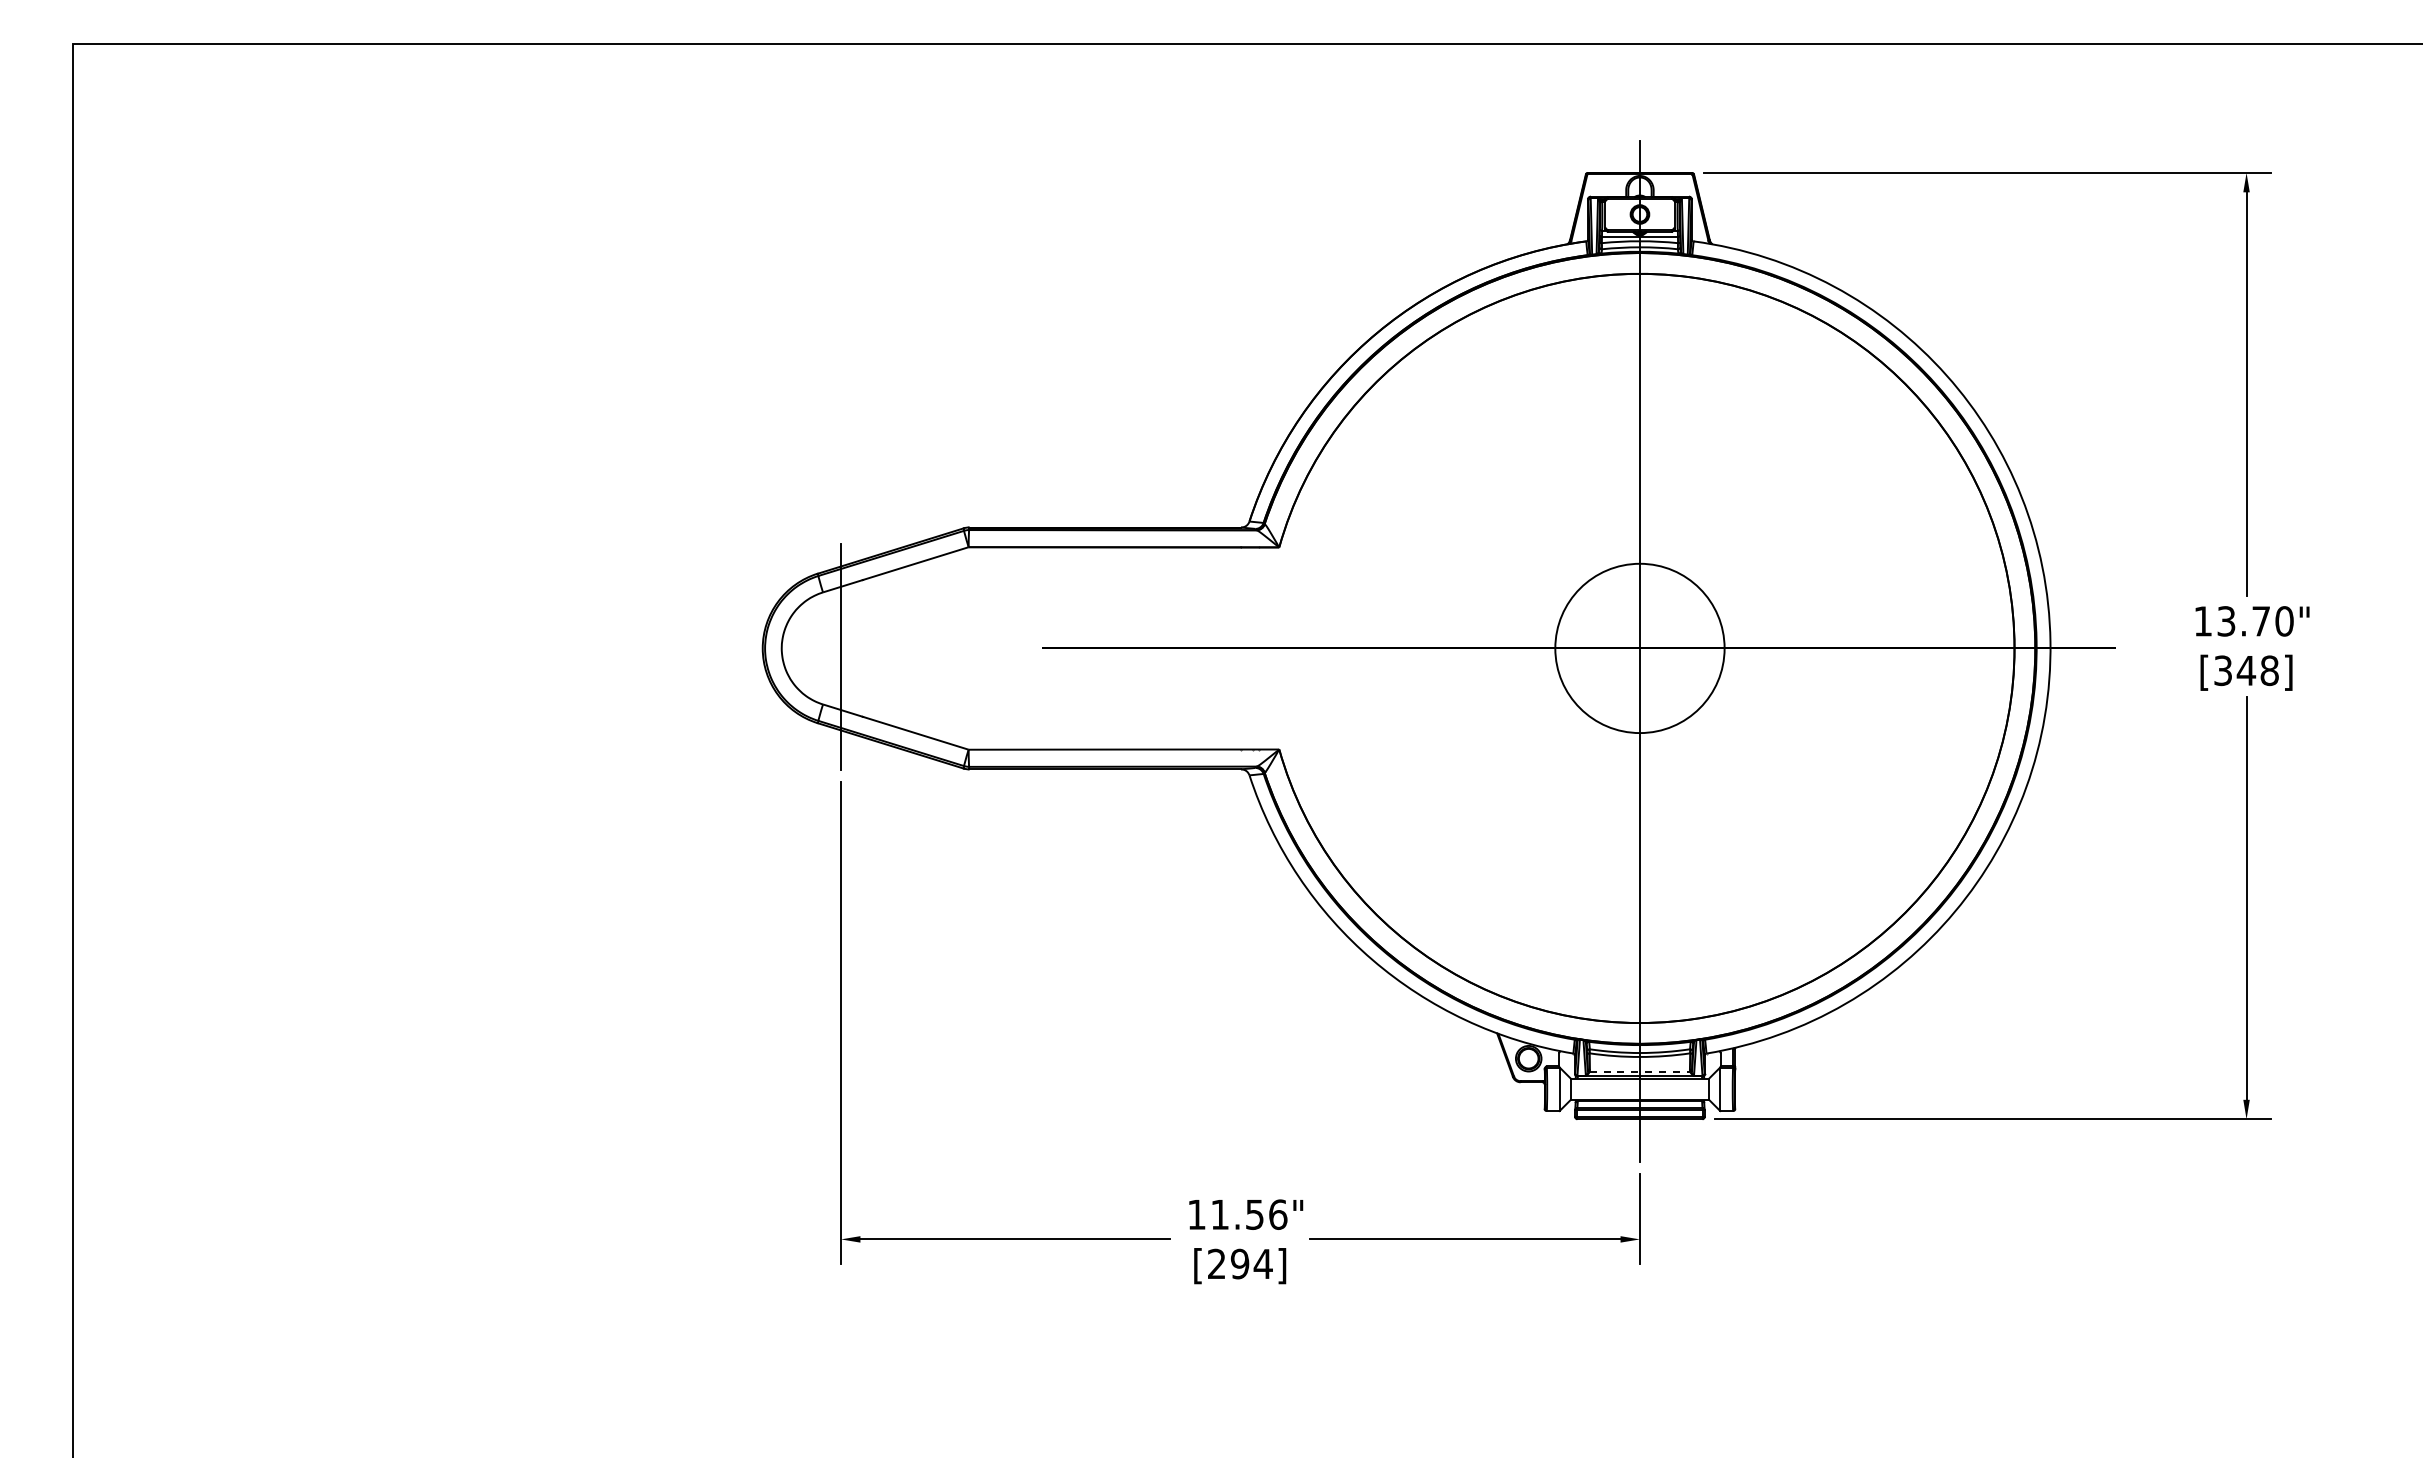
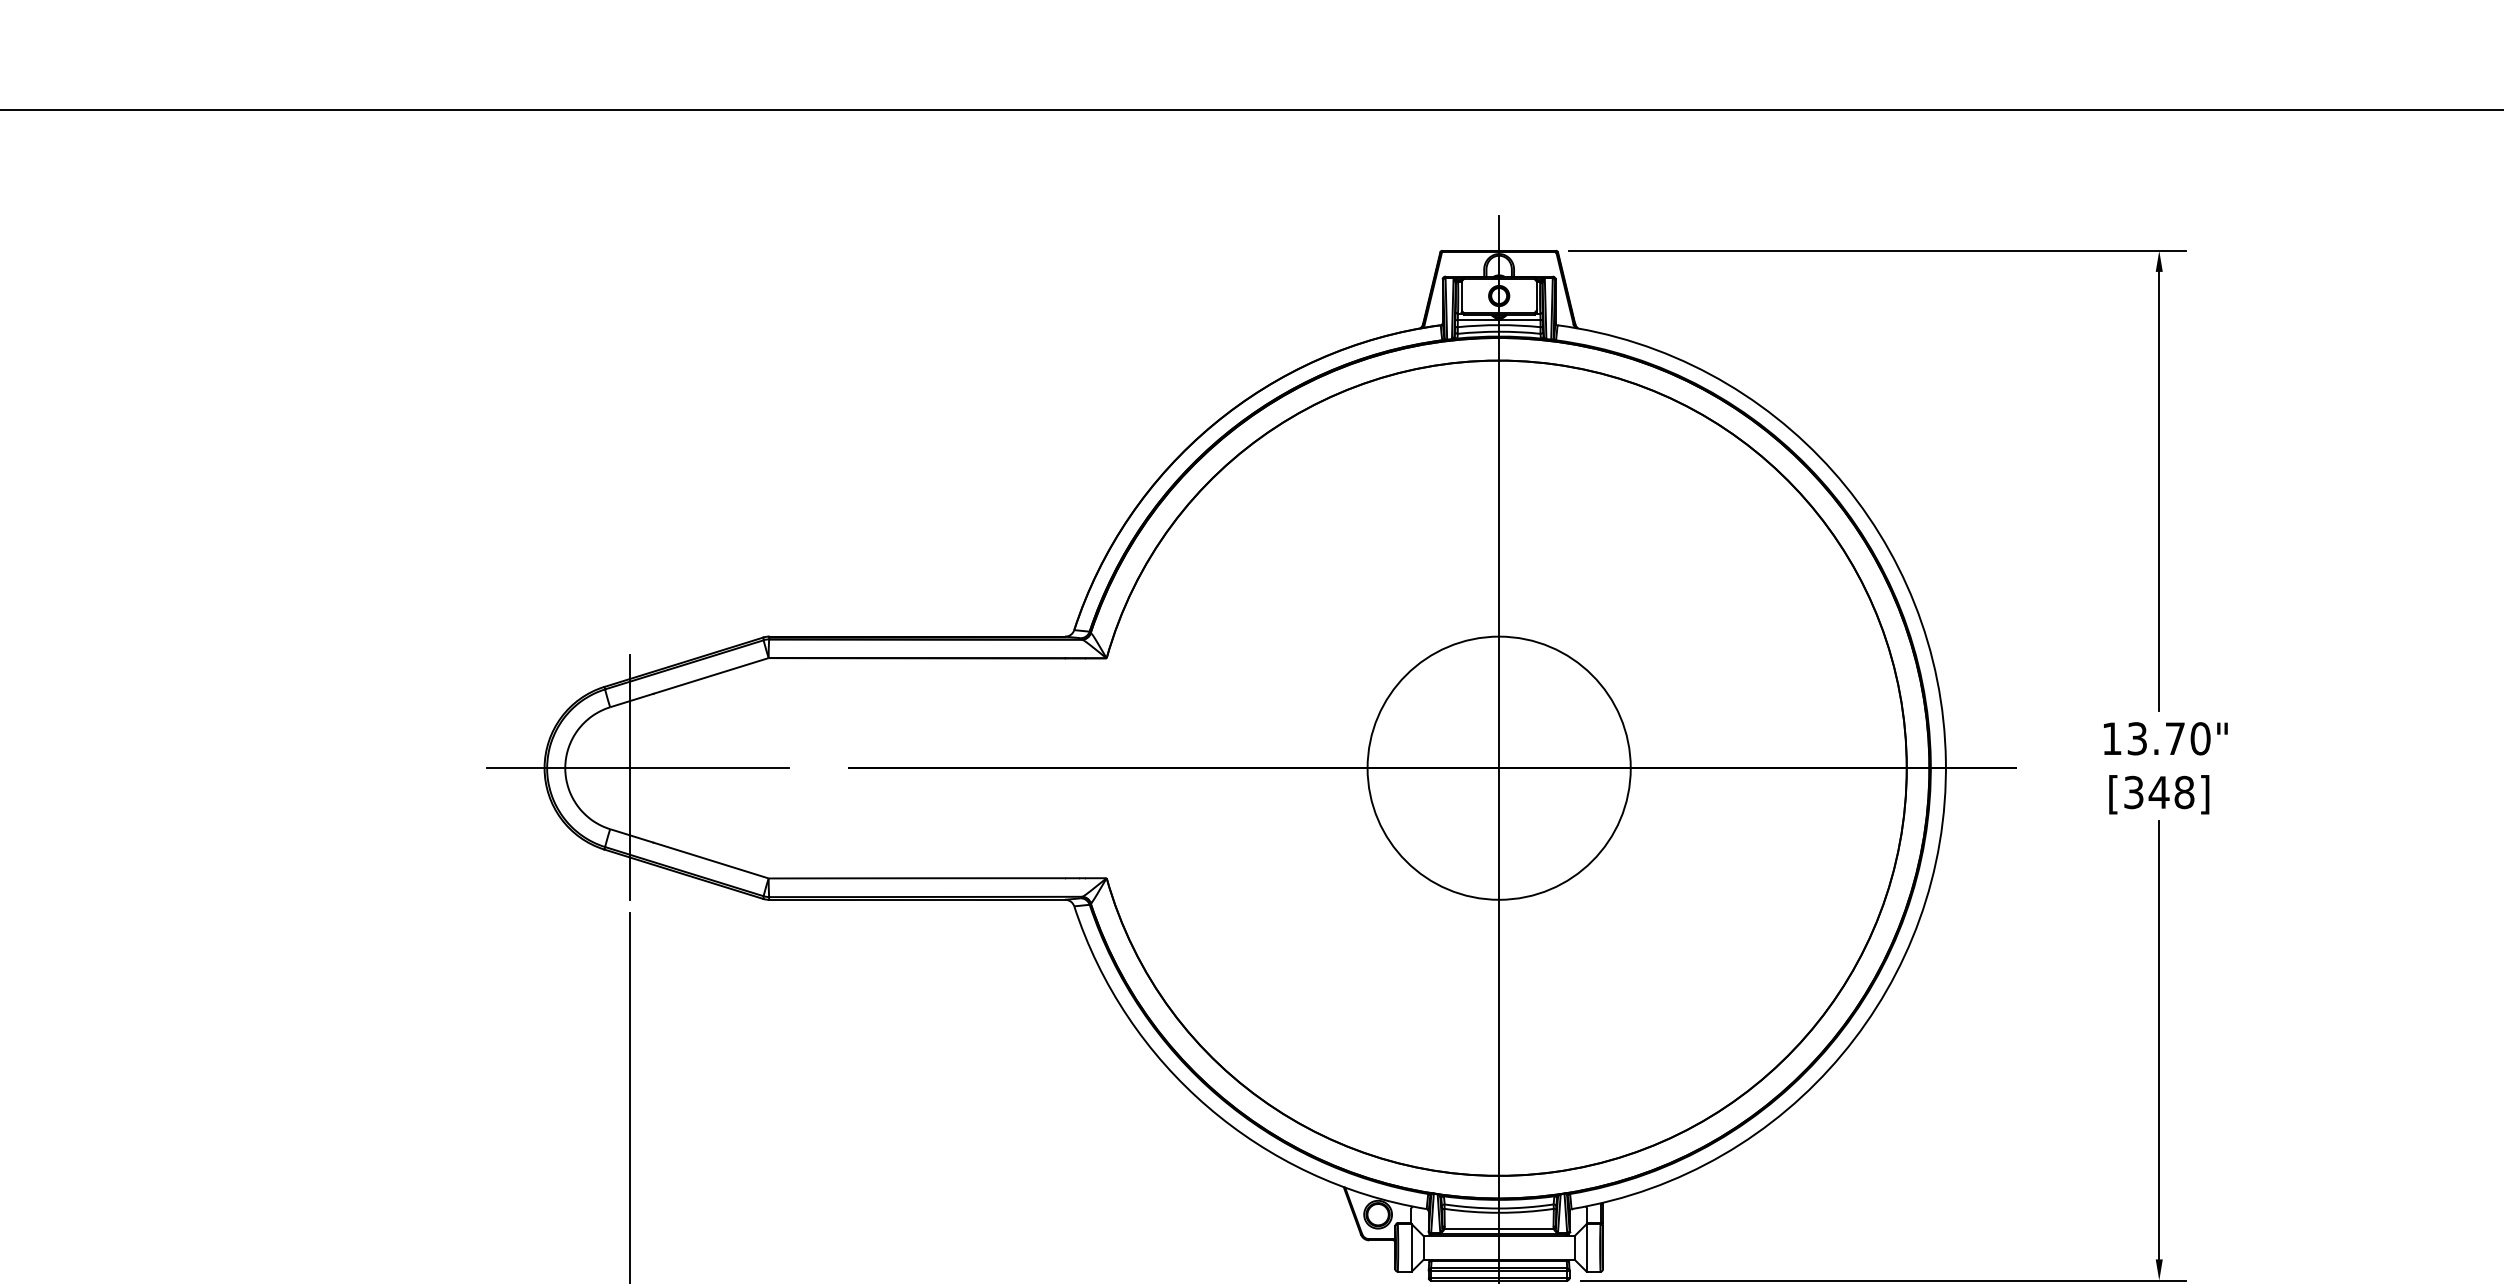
line: (848, 648) -> (637, 768), added
circle: (1639, 648) -> (1498, 768), size x1.43
line: (1640, 1071) -> (1499, 1228), dashed -> solid

